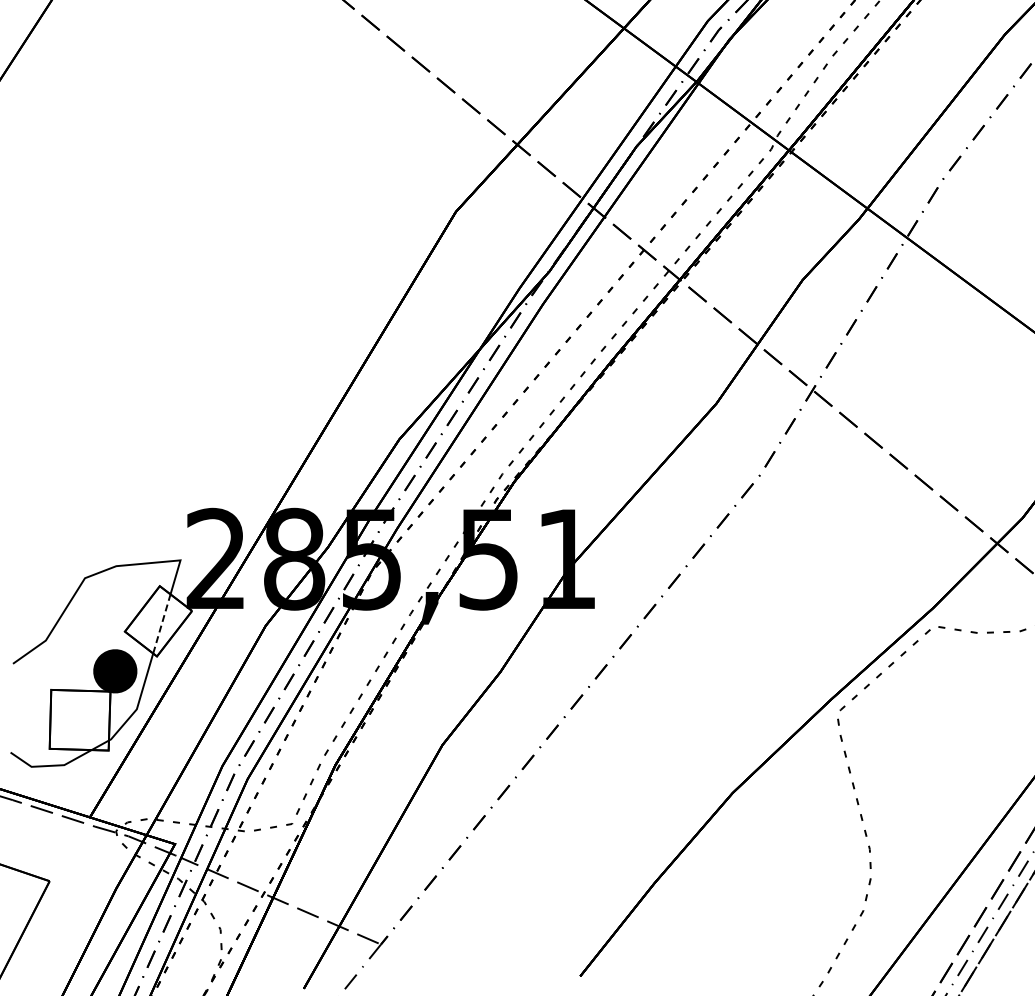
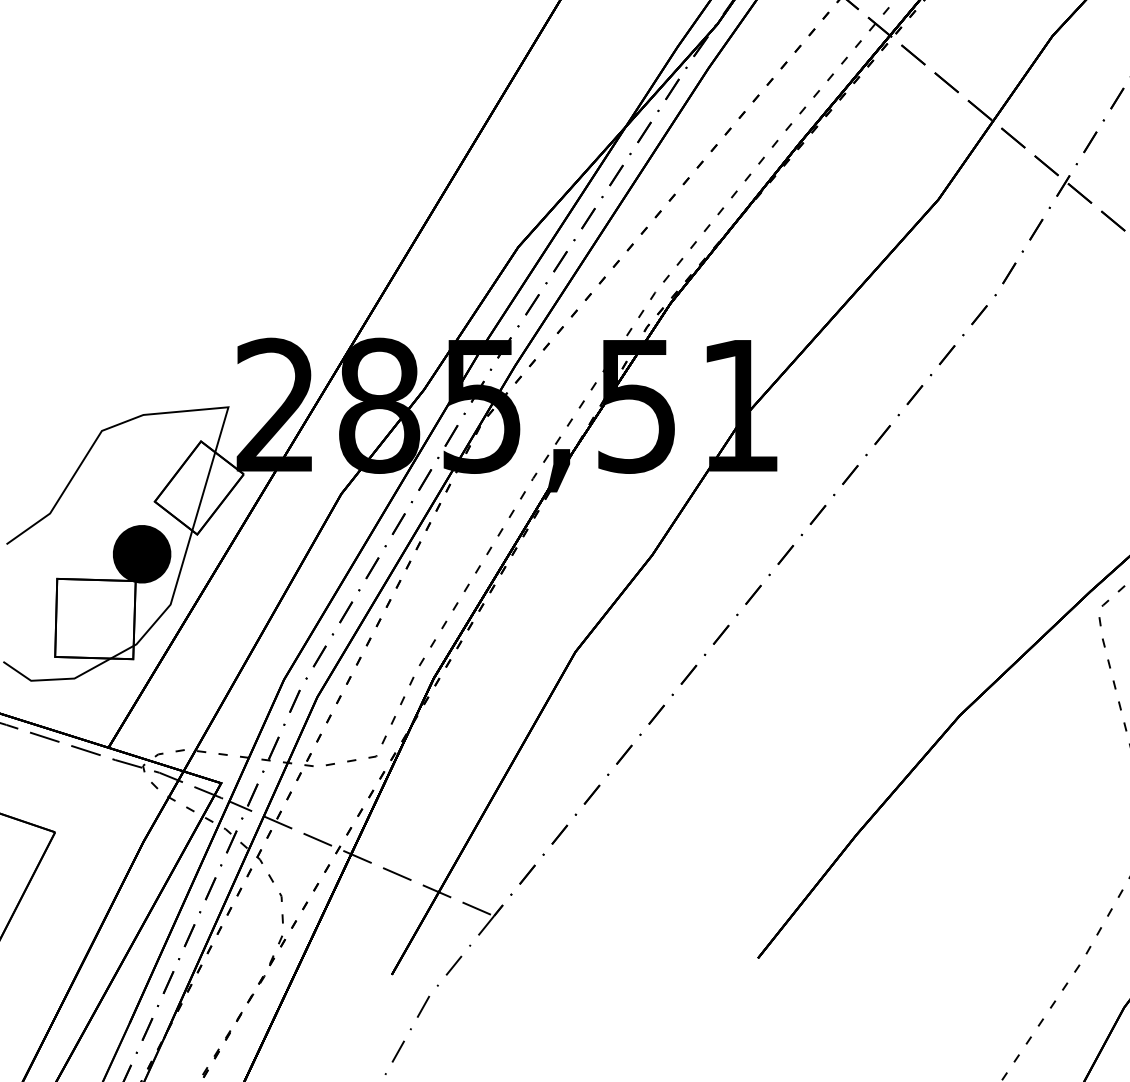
line: (161, 623) -> (203, 490), dashed -> solid

